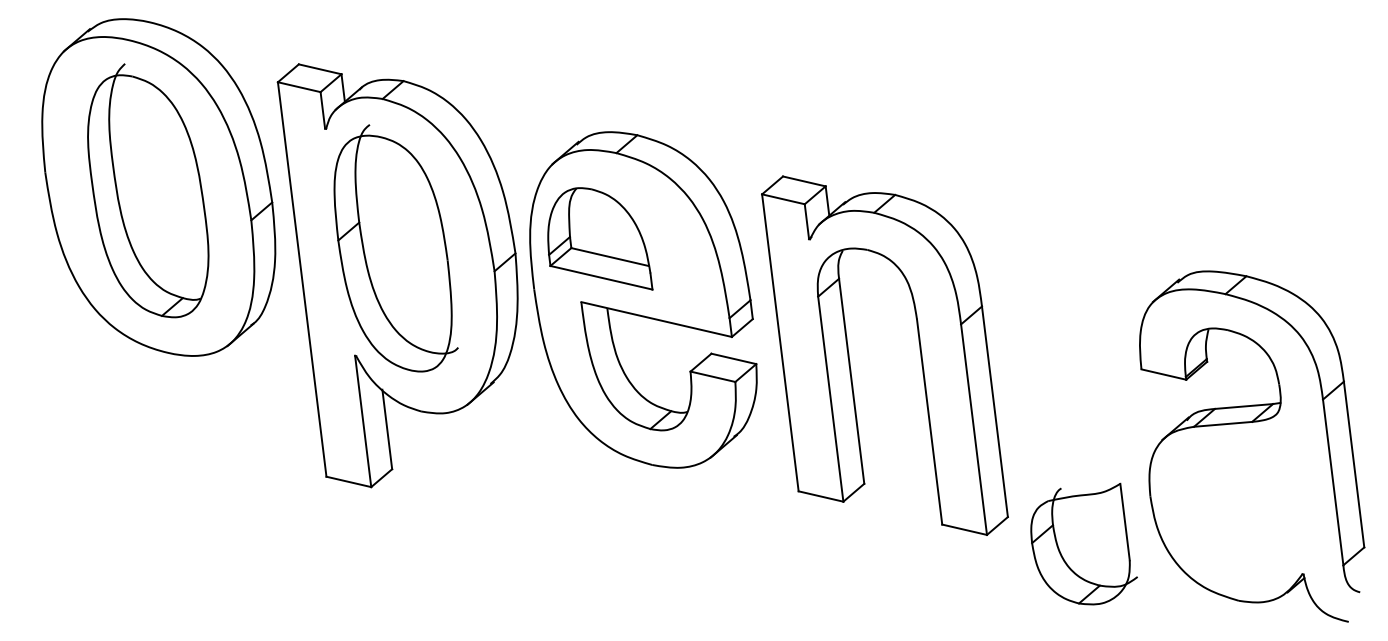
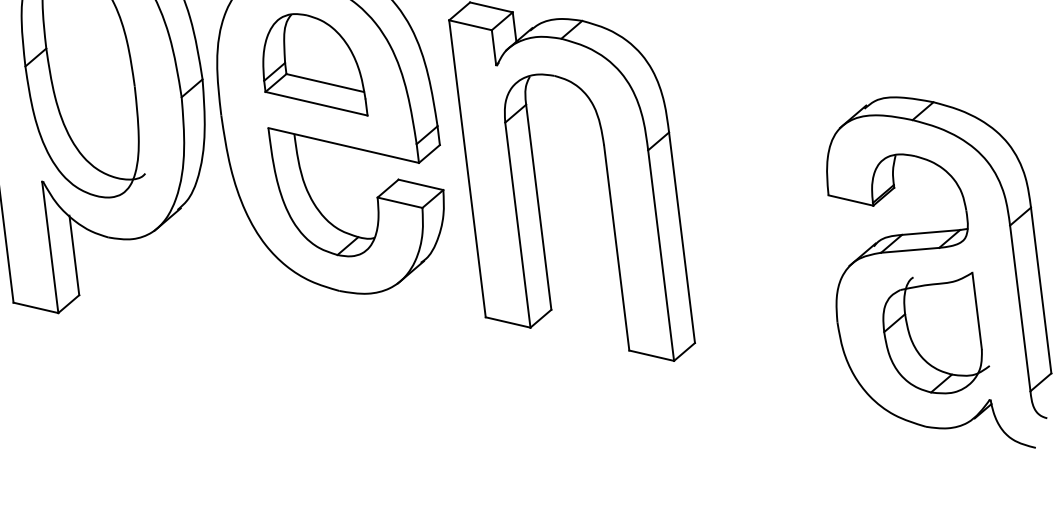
part: (600, 238) -> (315, 64), moved
part: (1083, 543) -> (935, 332), moved

